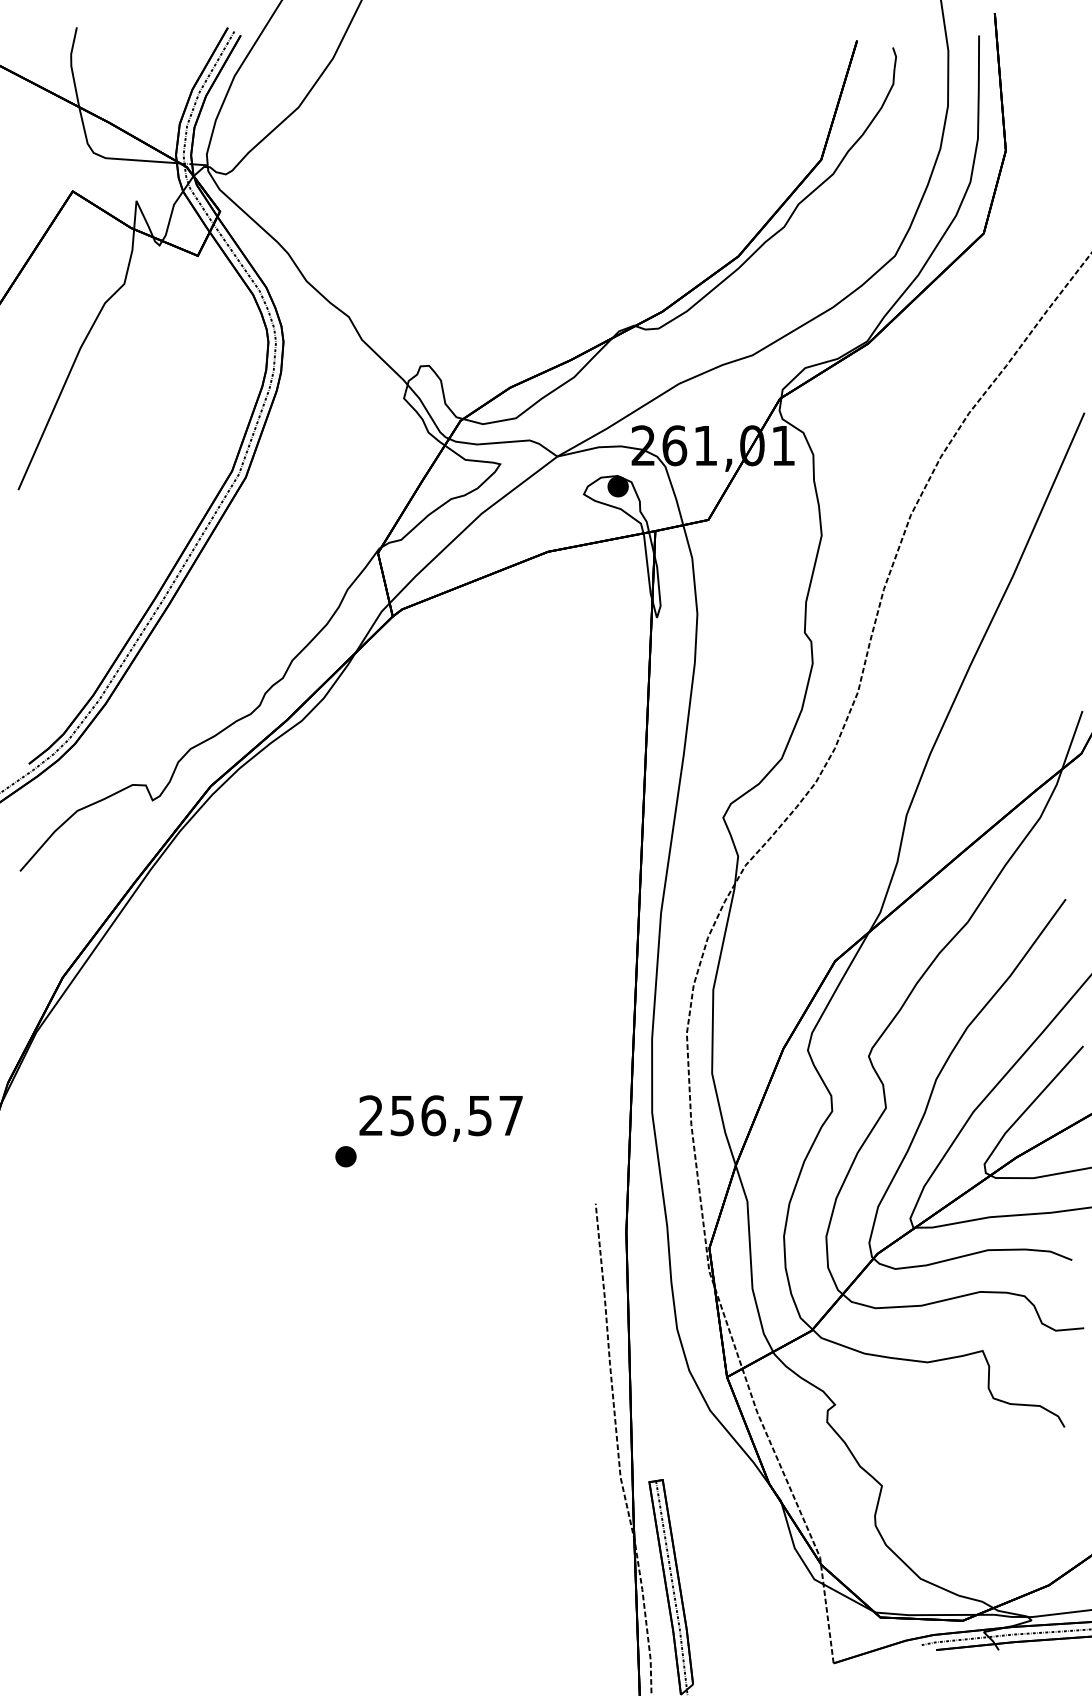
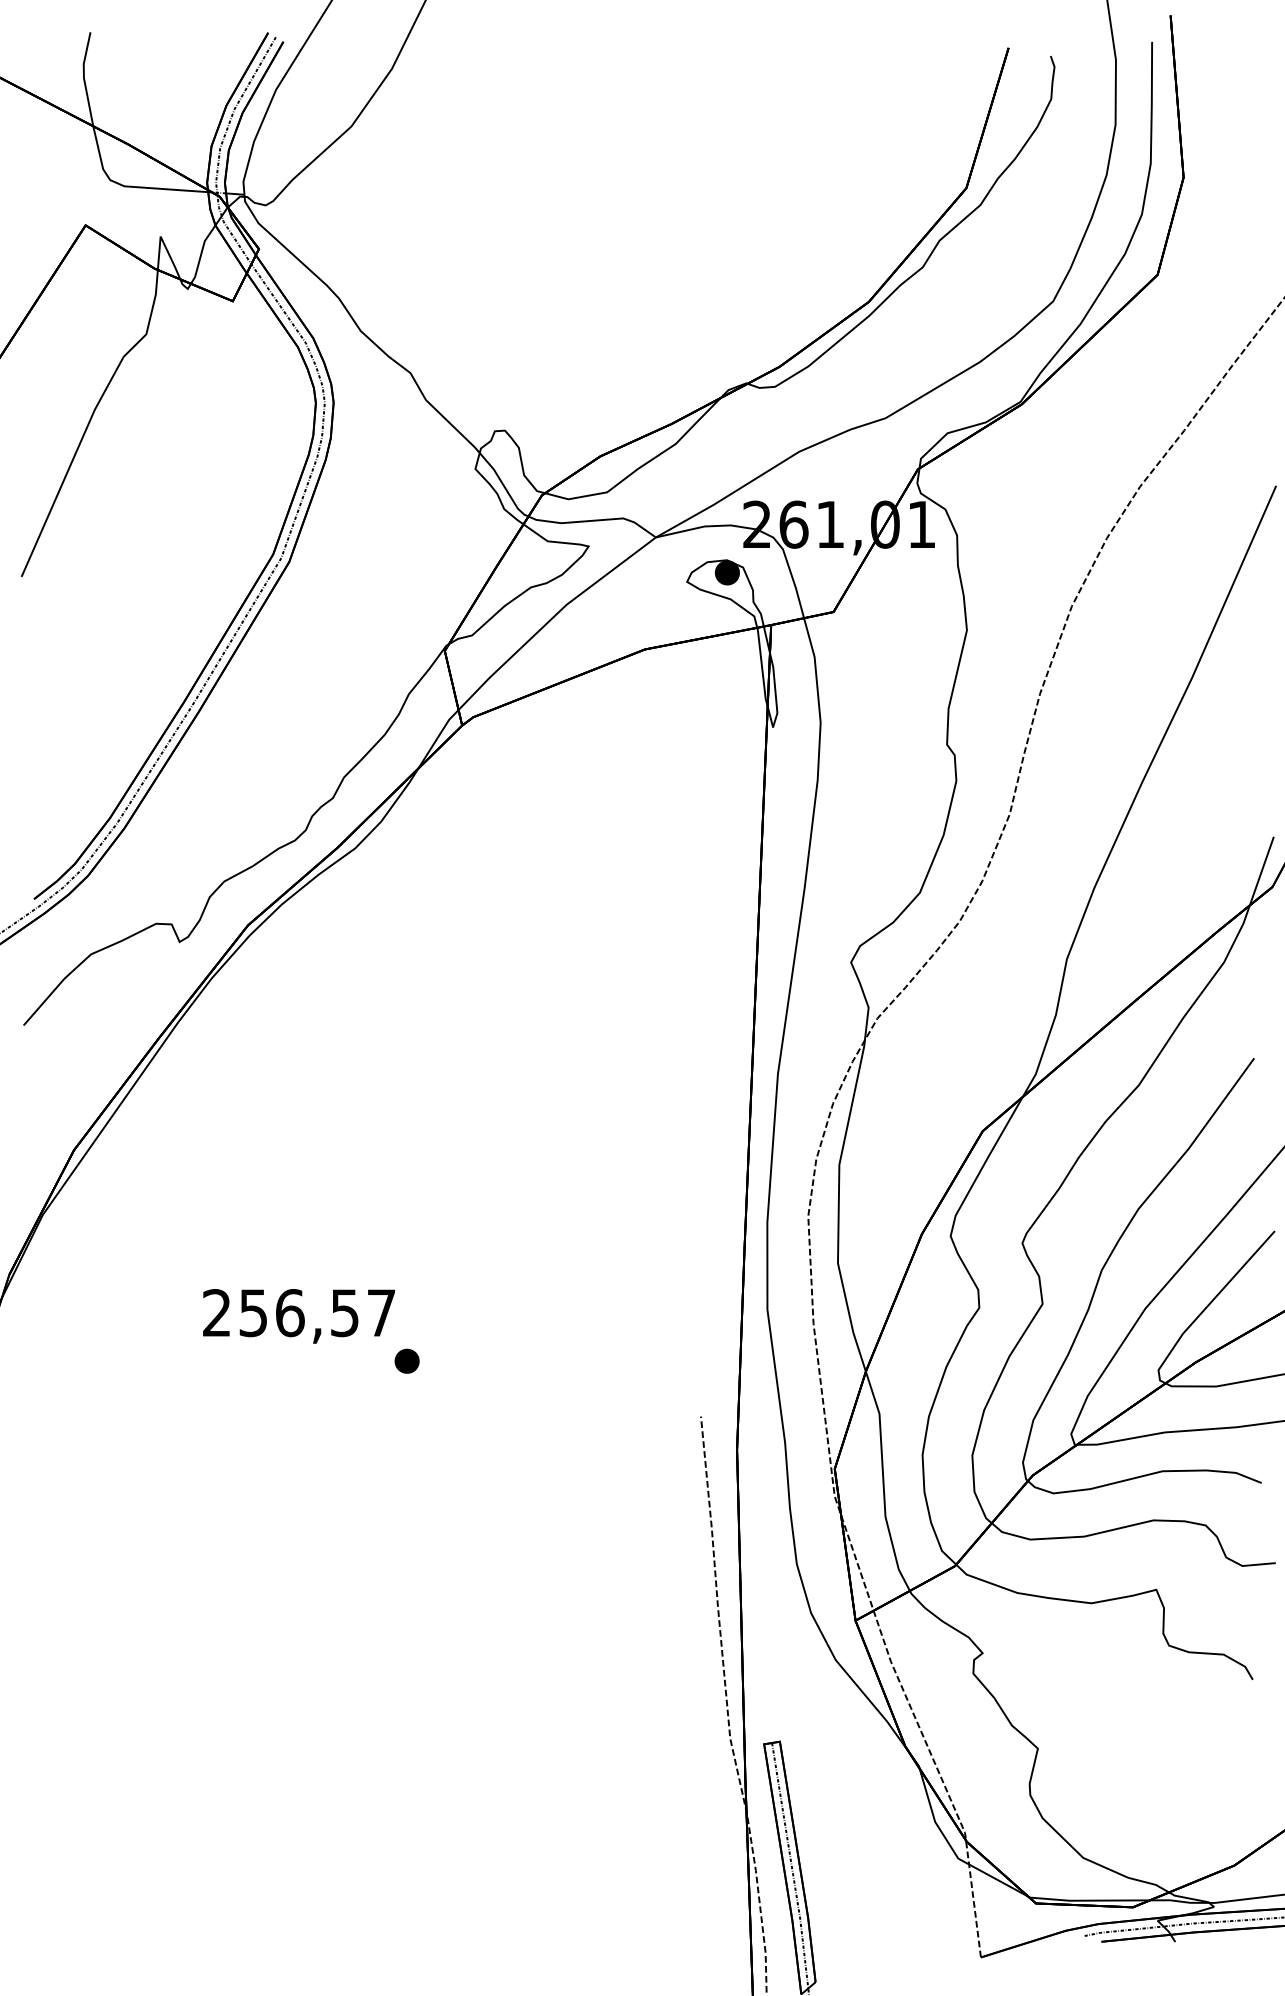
text: (440, 1118) -> (298, 1316), moved

